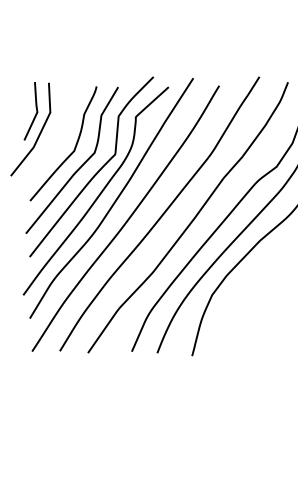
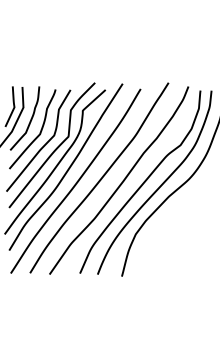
curve: (59, 132) -> (29, 121), added

